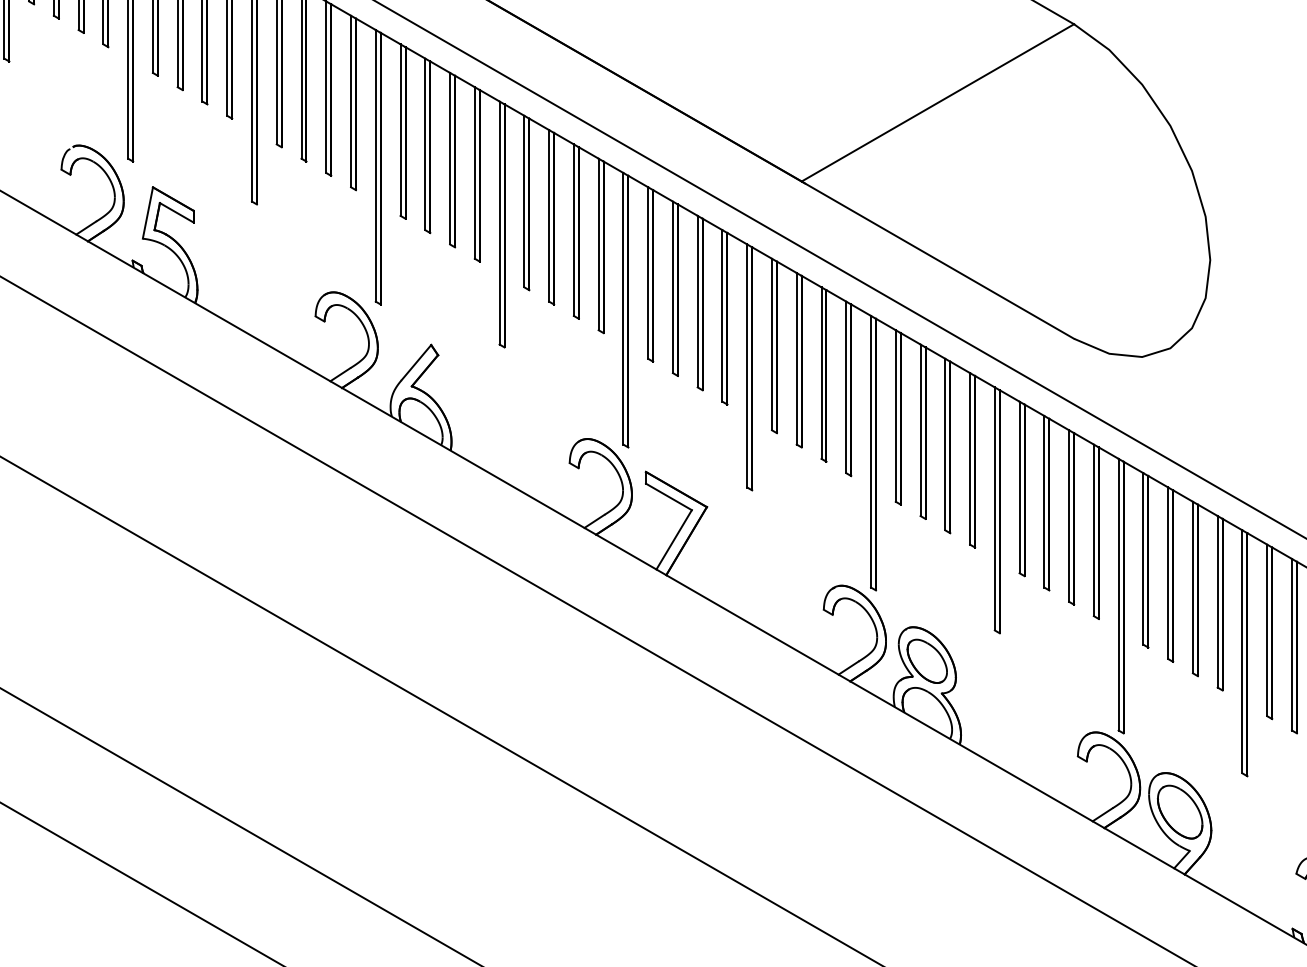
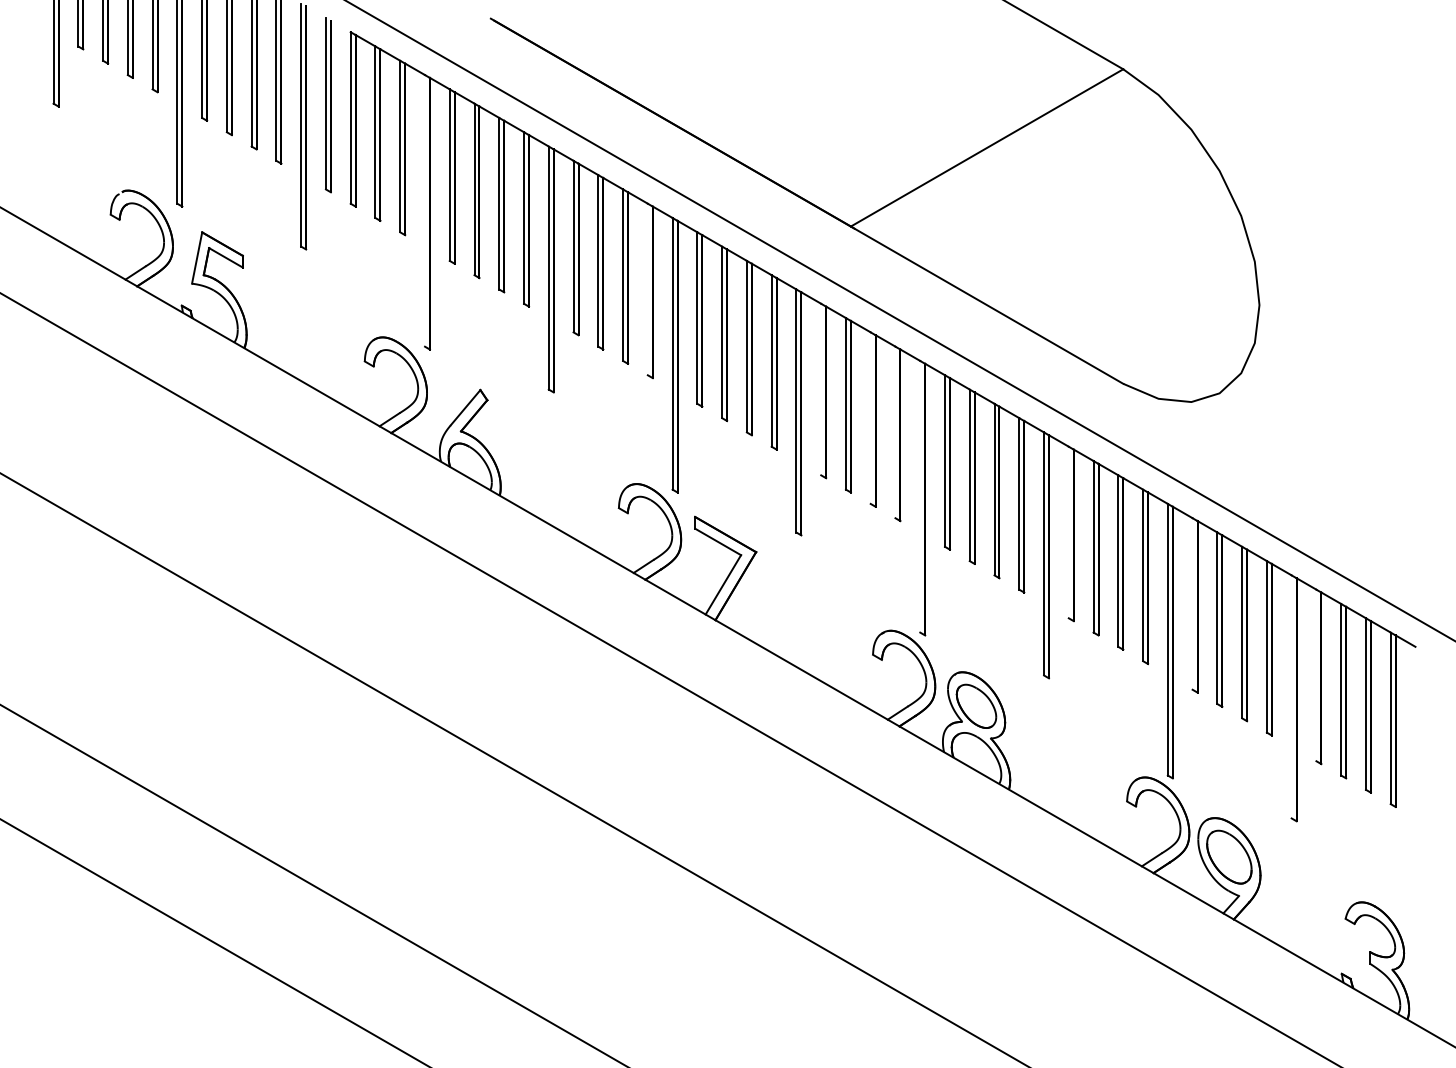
line: (376, 165) -> (425, 210), removed
line: (598, 244) -> (647, 289), removed
line: (772, 344) -> (821, 389), removed
line: (821, 372) -> (870, 417), removed
line: (846, 387) -> (895, 432), removed
line: (871, 451) -> (920, 496), removed
line: (1019, 487) -> (1068, 532), removed
line: (1143, 558) -> (1192, 603), removed
line: (1267, 630) -> (1316, 675), removed
line: (1242, 651) -> (1291, 696), removed

